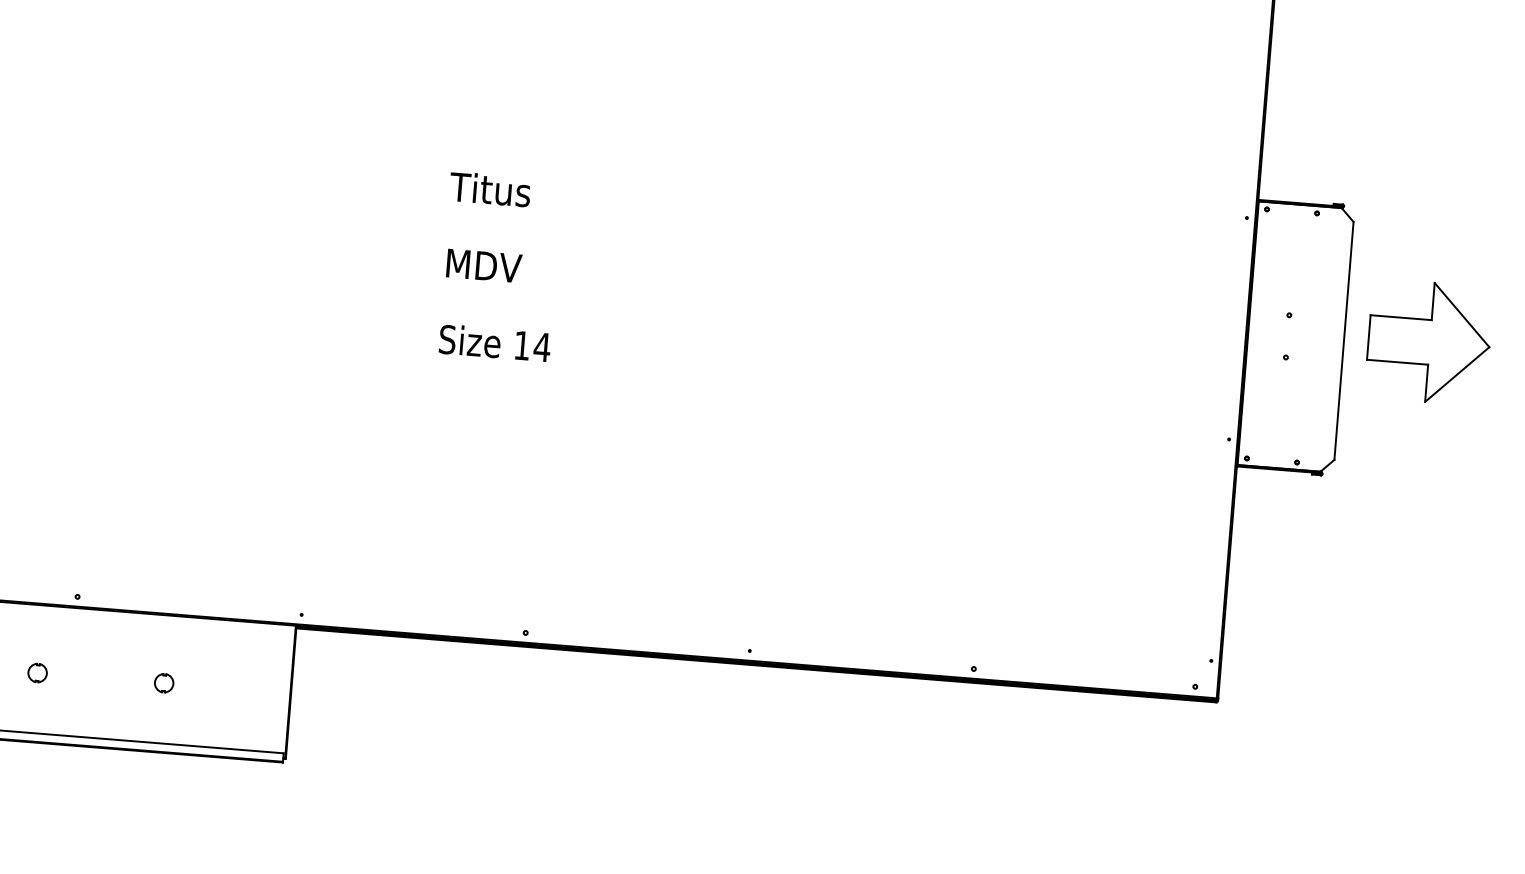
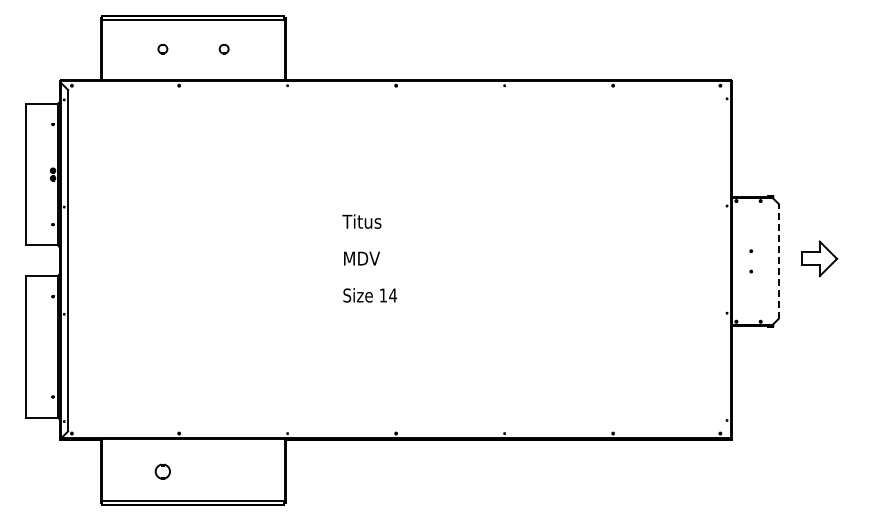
line: (1343, 341) -> (778, 261), solid -> dashed
part: (1429, 341) -> (819, 258), size x0.6
part: (36, 672) -> (162, 471), size x1.6
part: (162, 682) -> (223, 471), removed

